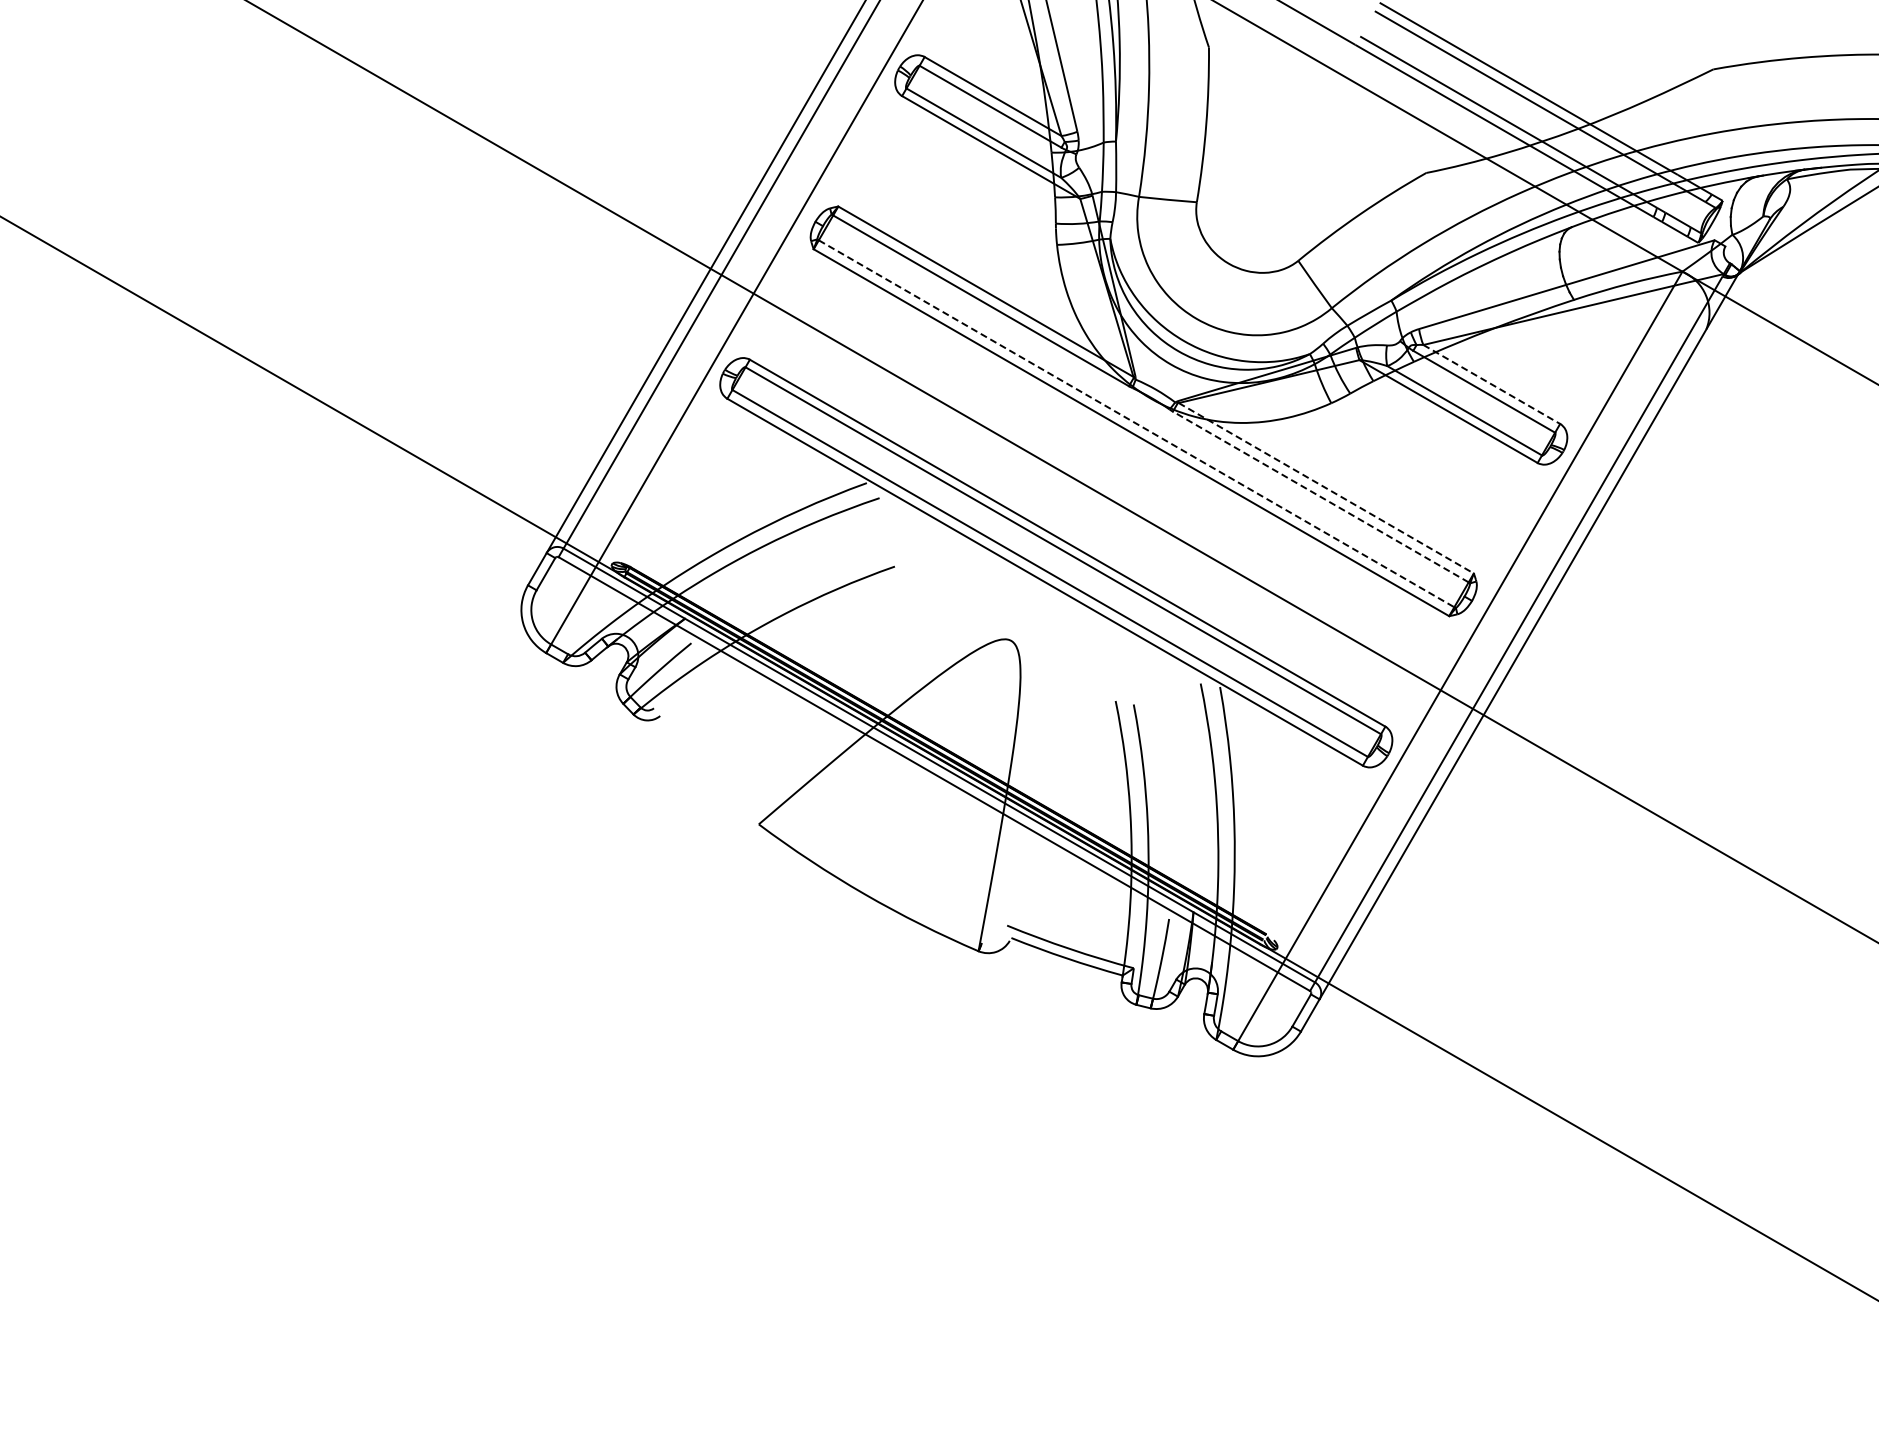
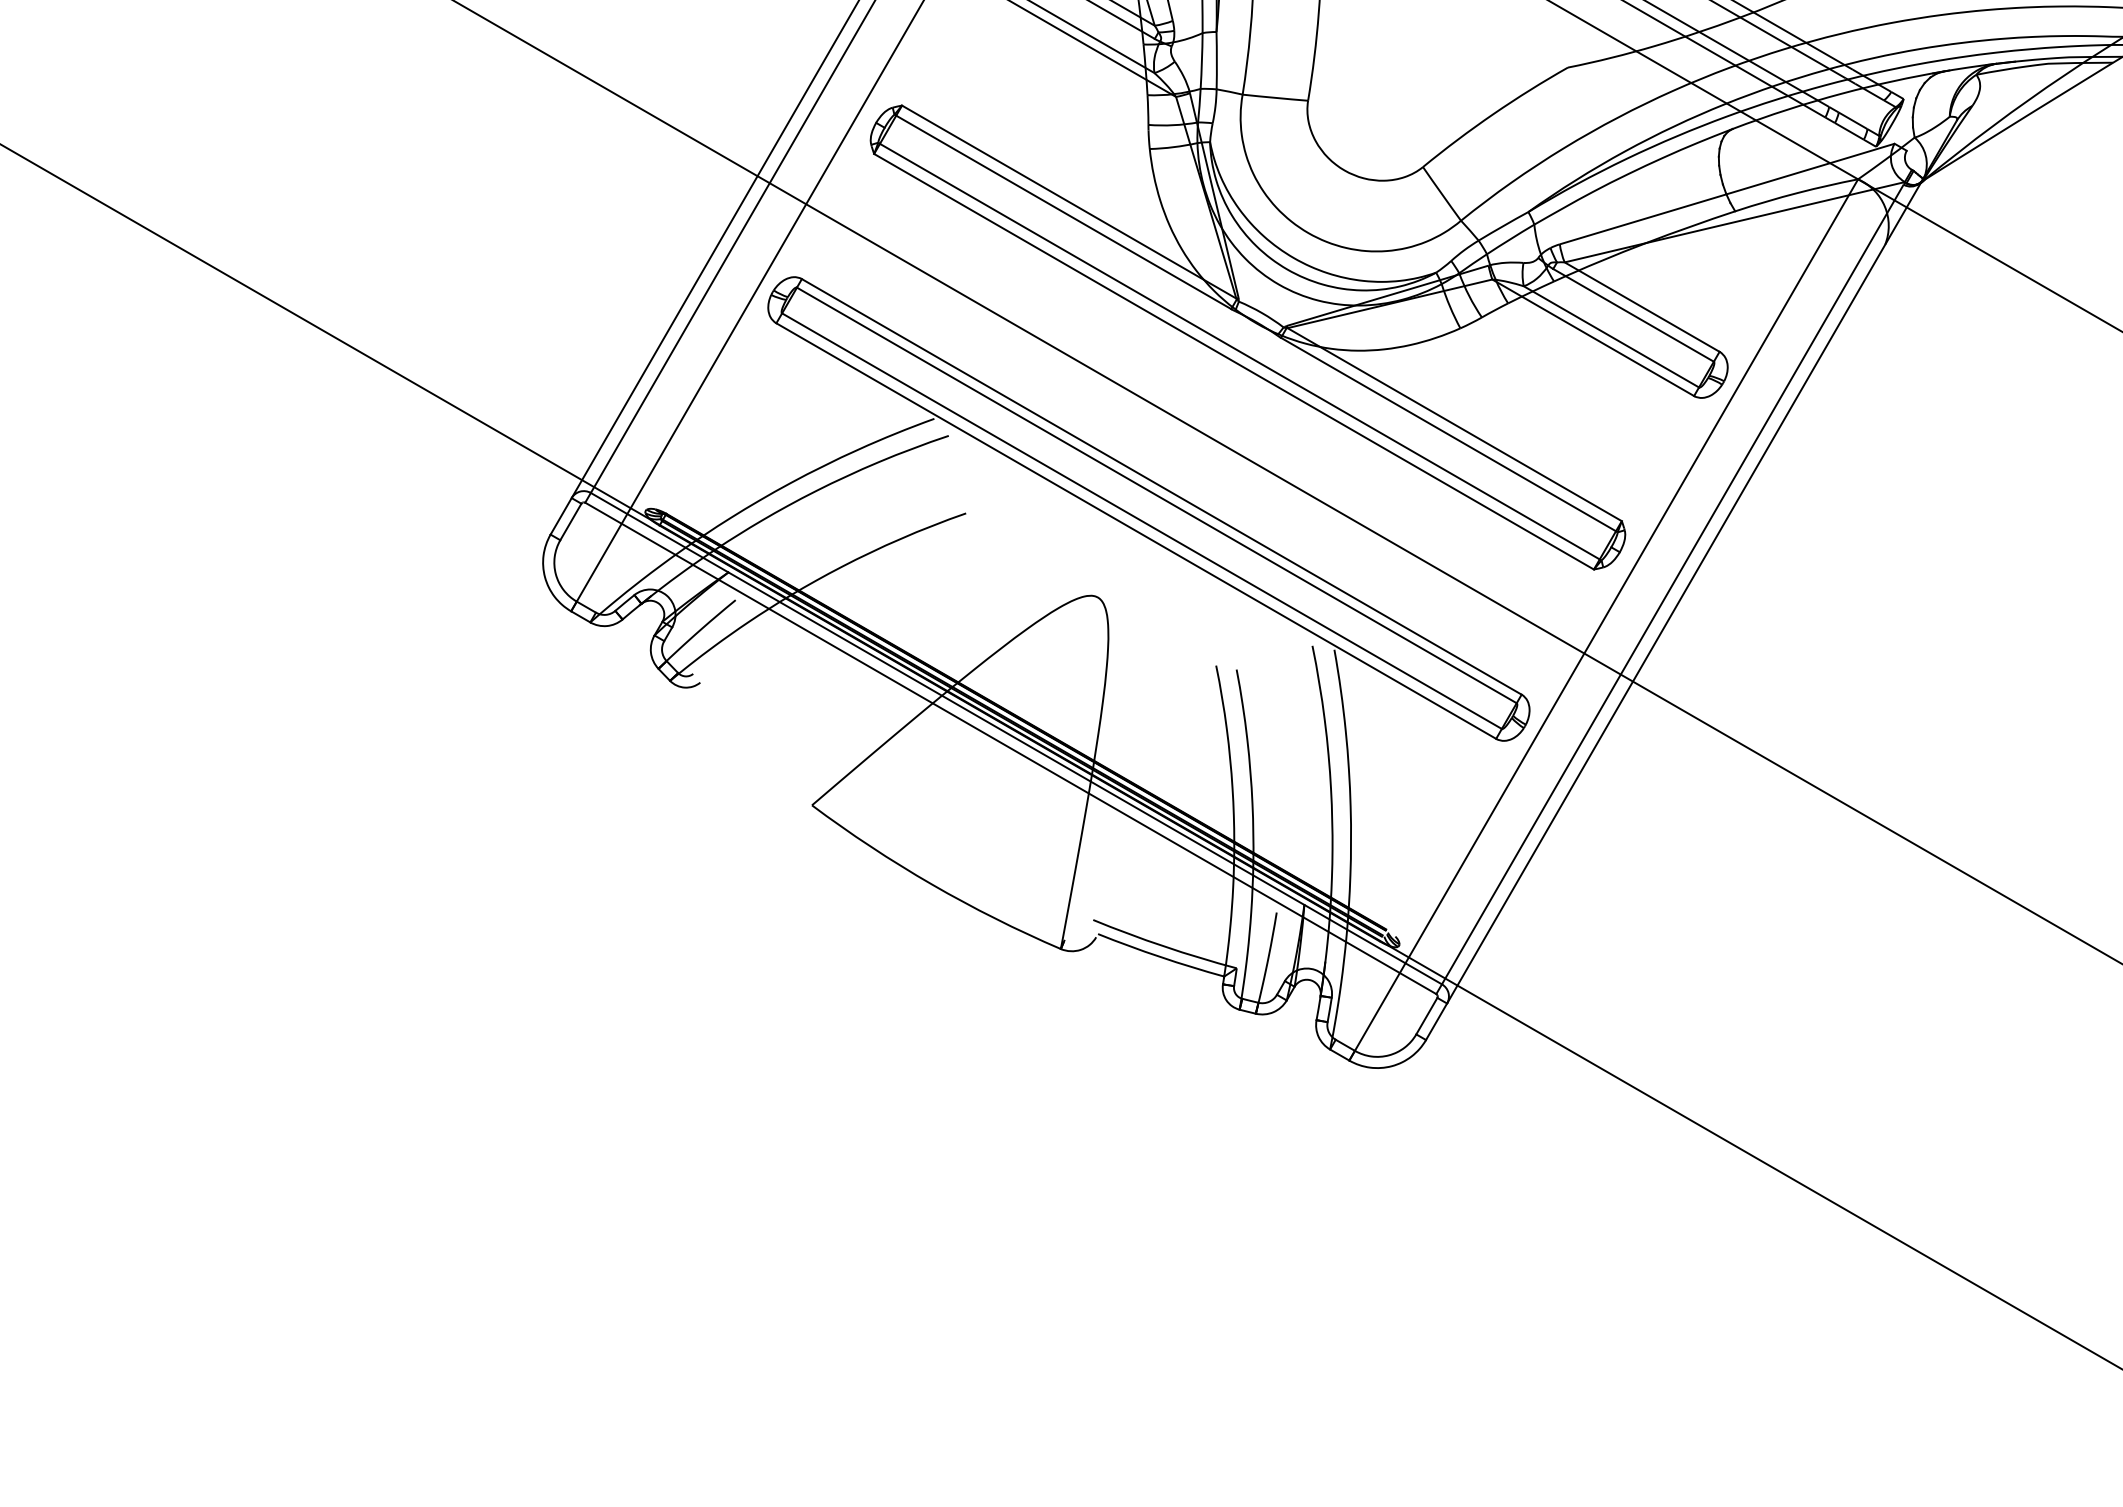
line: (1491, 384) -> (1641, 307), dashed -> solid
line: (1136, 423) -> (1239, 351), dashed -> solid
line: (1326, 488) -> (1454, 424), dashed -> solid
line: (1320, 496) -> (1448, 433), dashed -> solid

